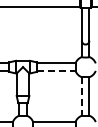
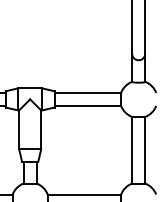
line: (56, 70) -> (88, 105), dashed -> solid
line: (81, 96) -> (131, 150), dashed -> solid

